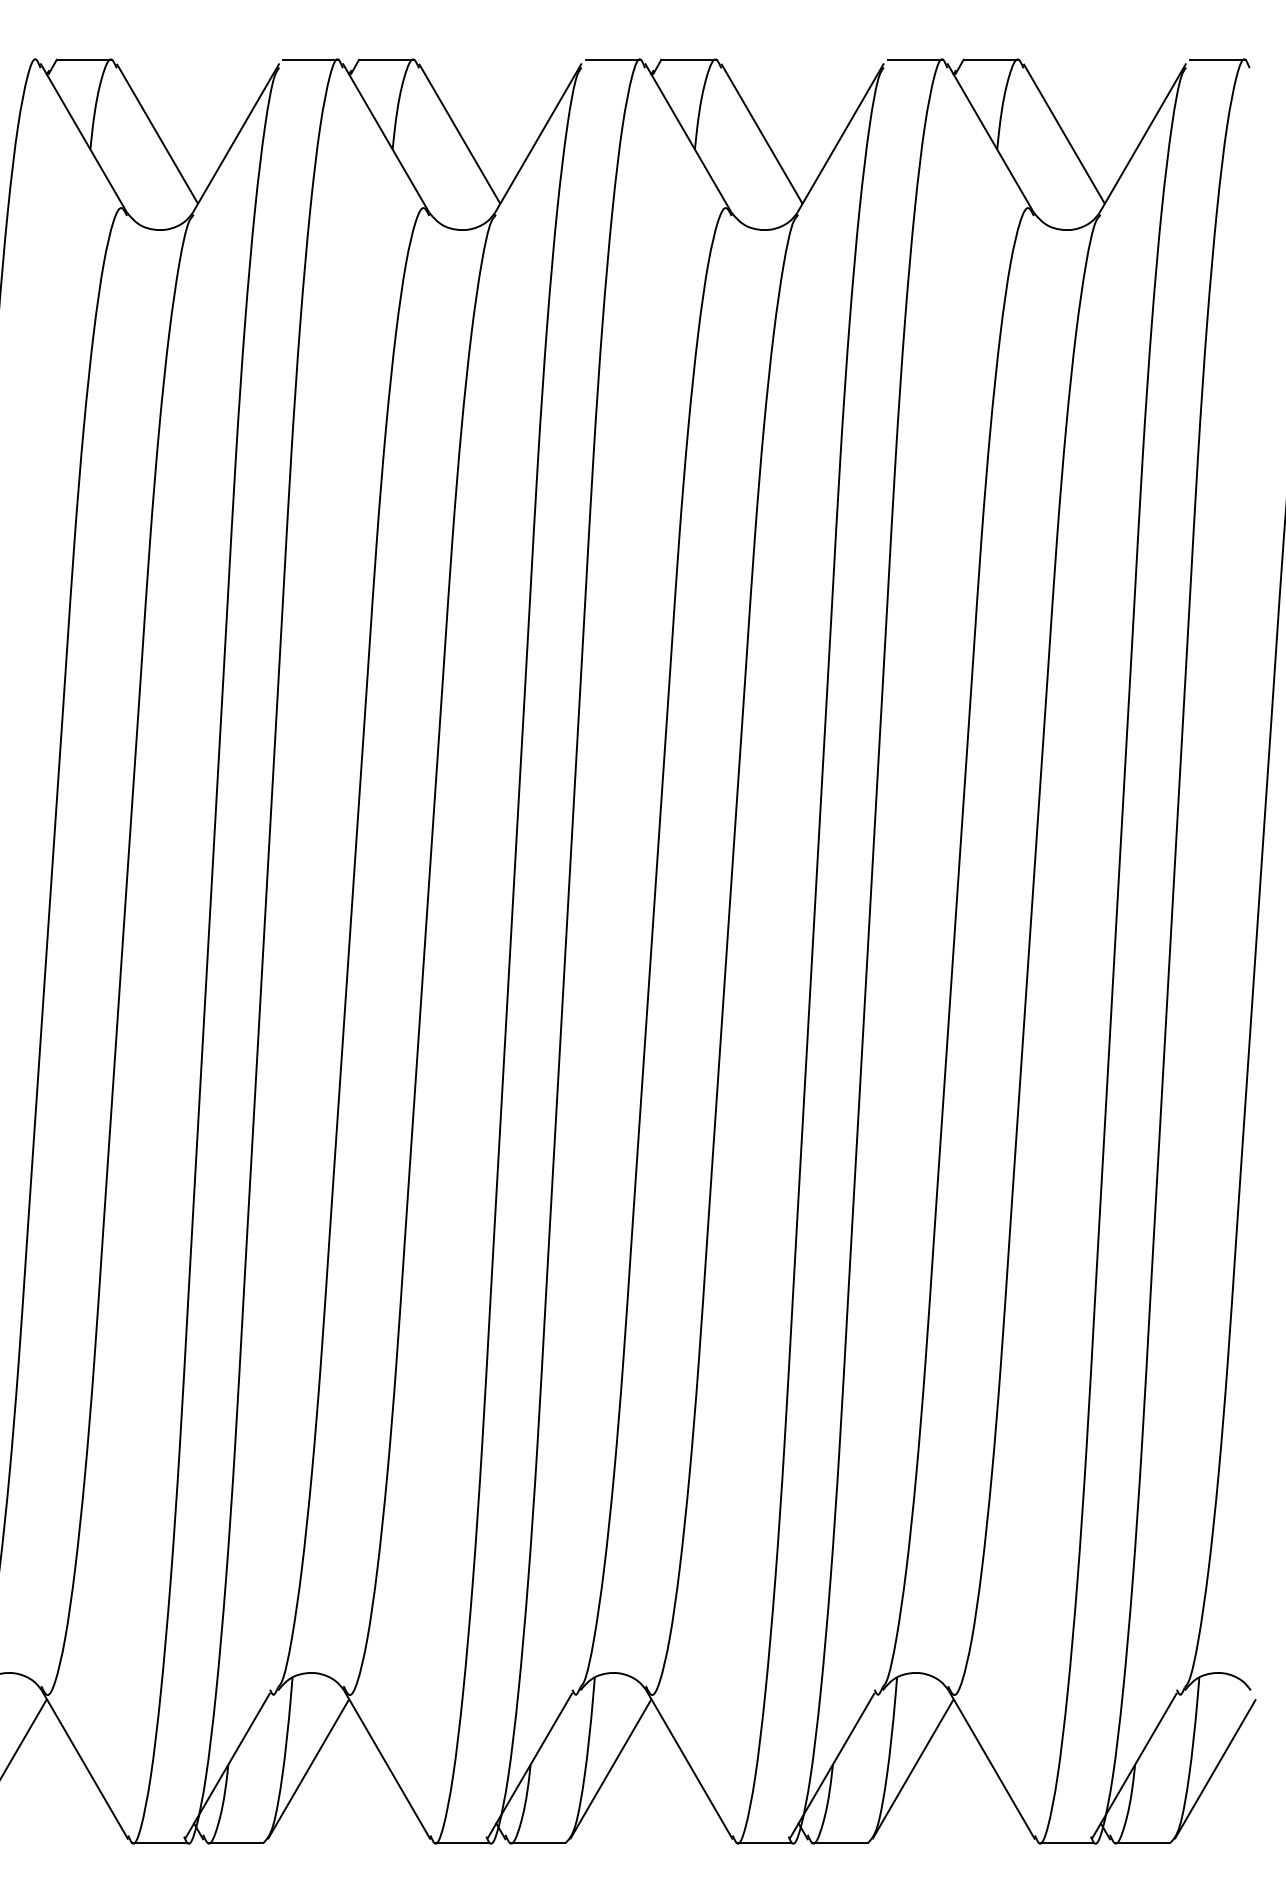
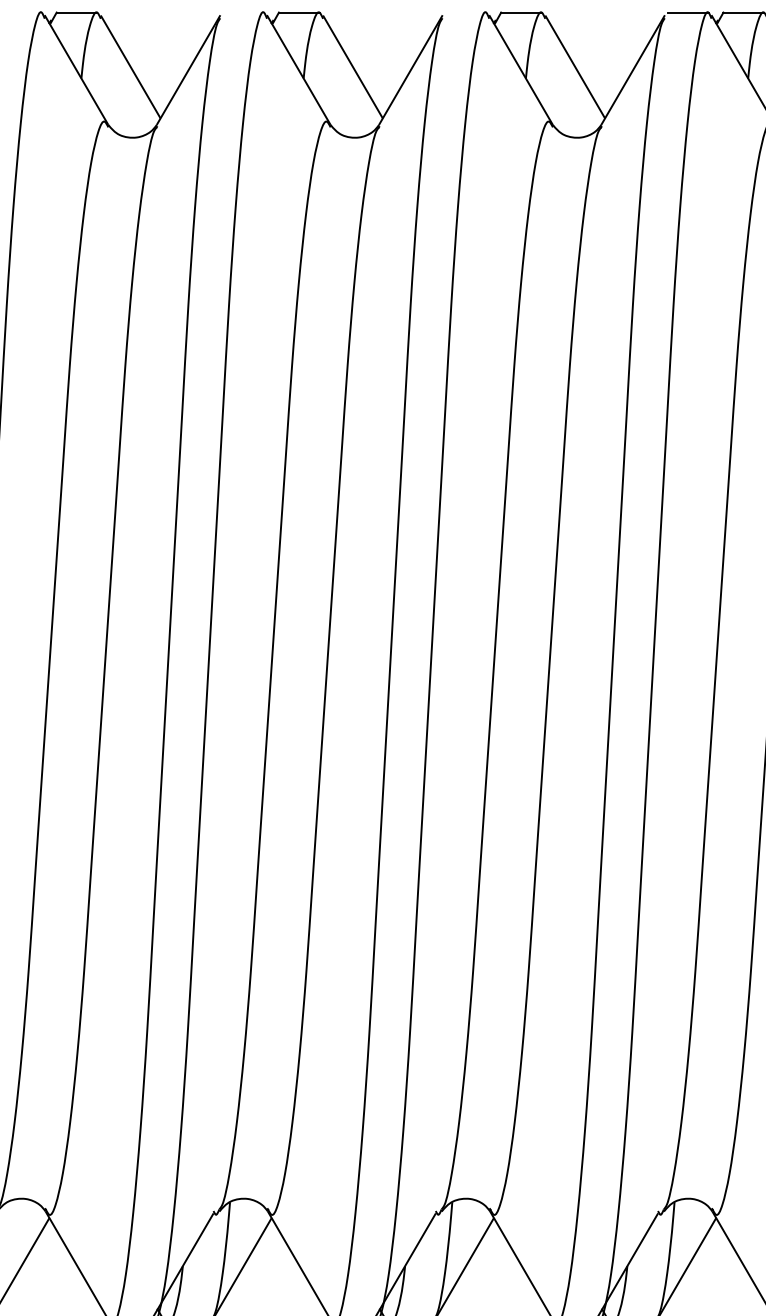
line: (310, 59) -> (243, 12), removed
line: (613, 59) -> (466, 12), removed

